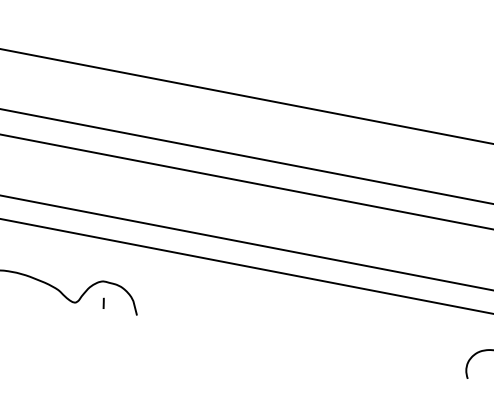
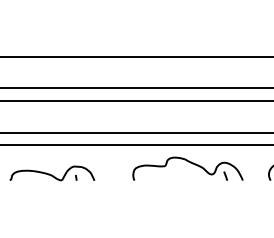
part: (315, 326) -> (187, 168), added

